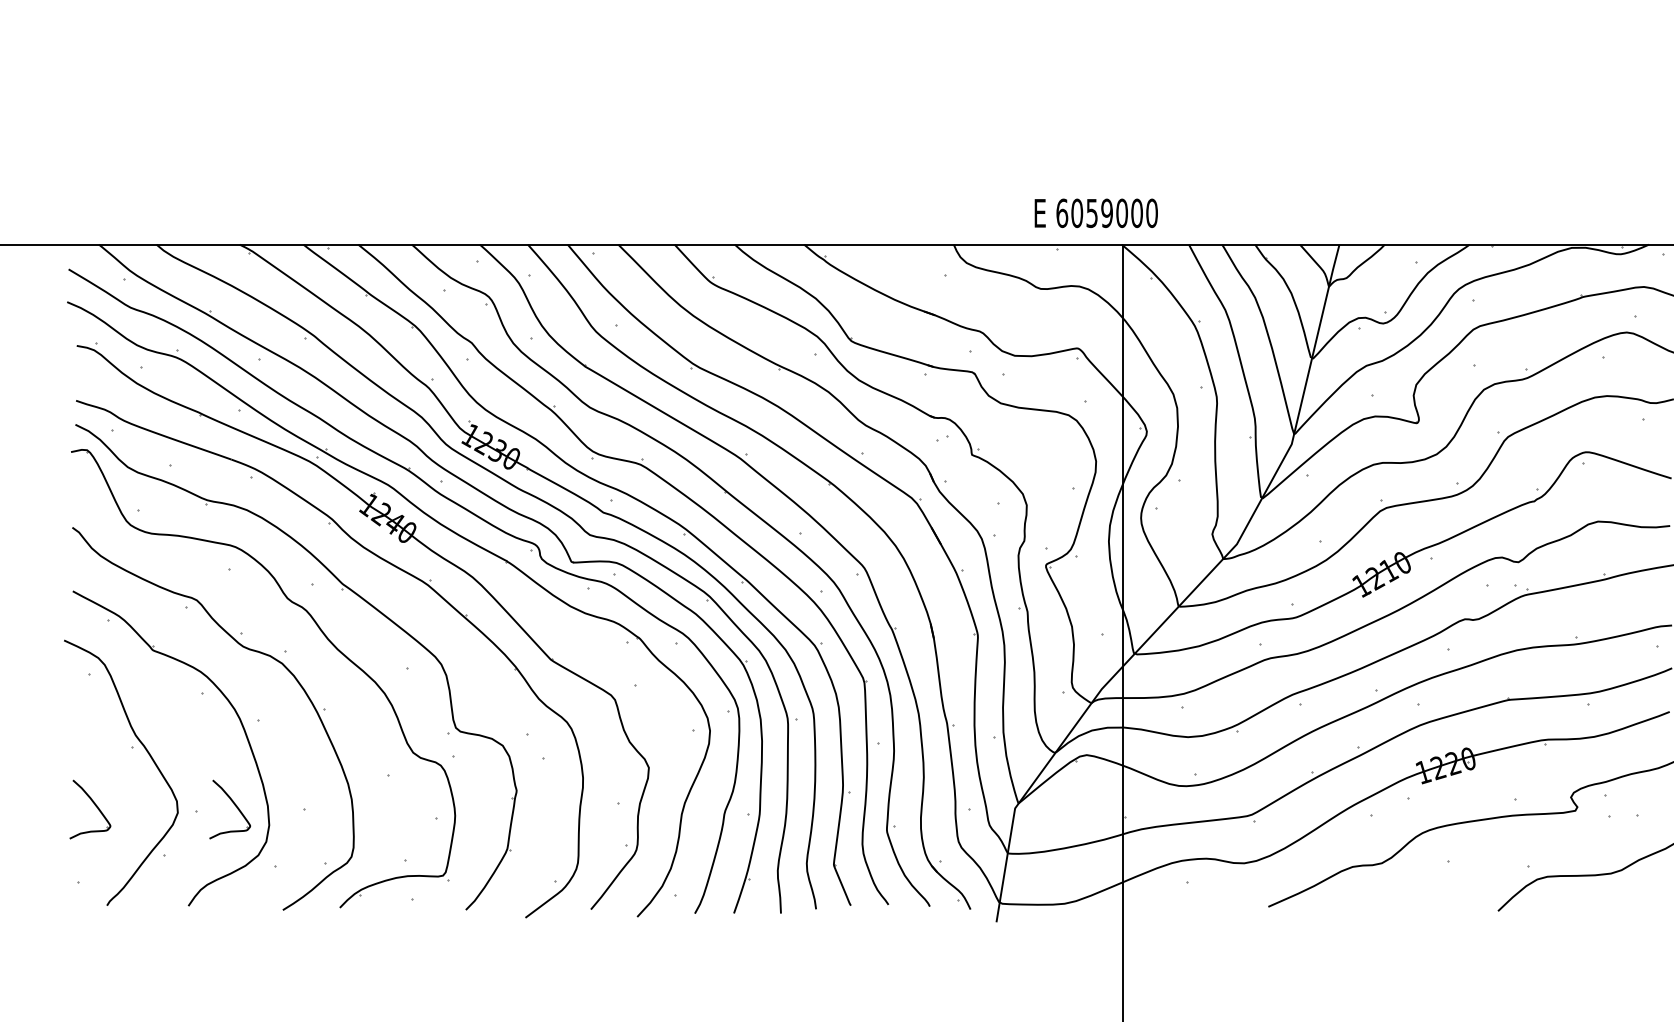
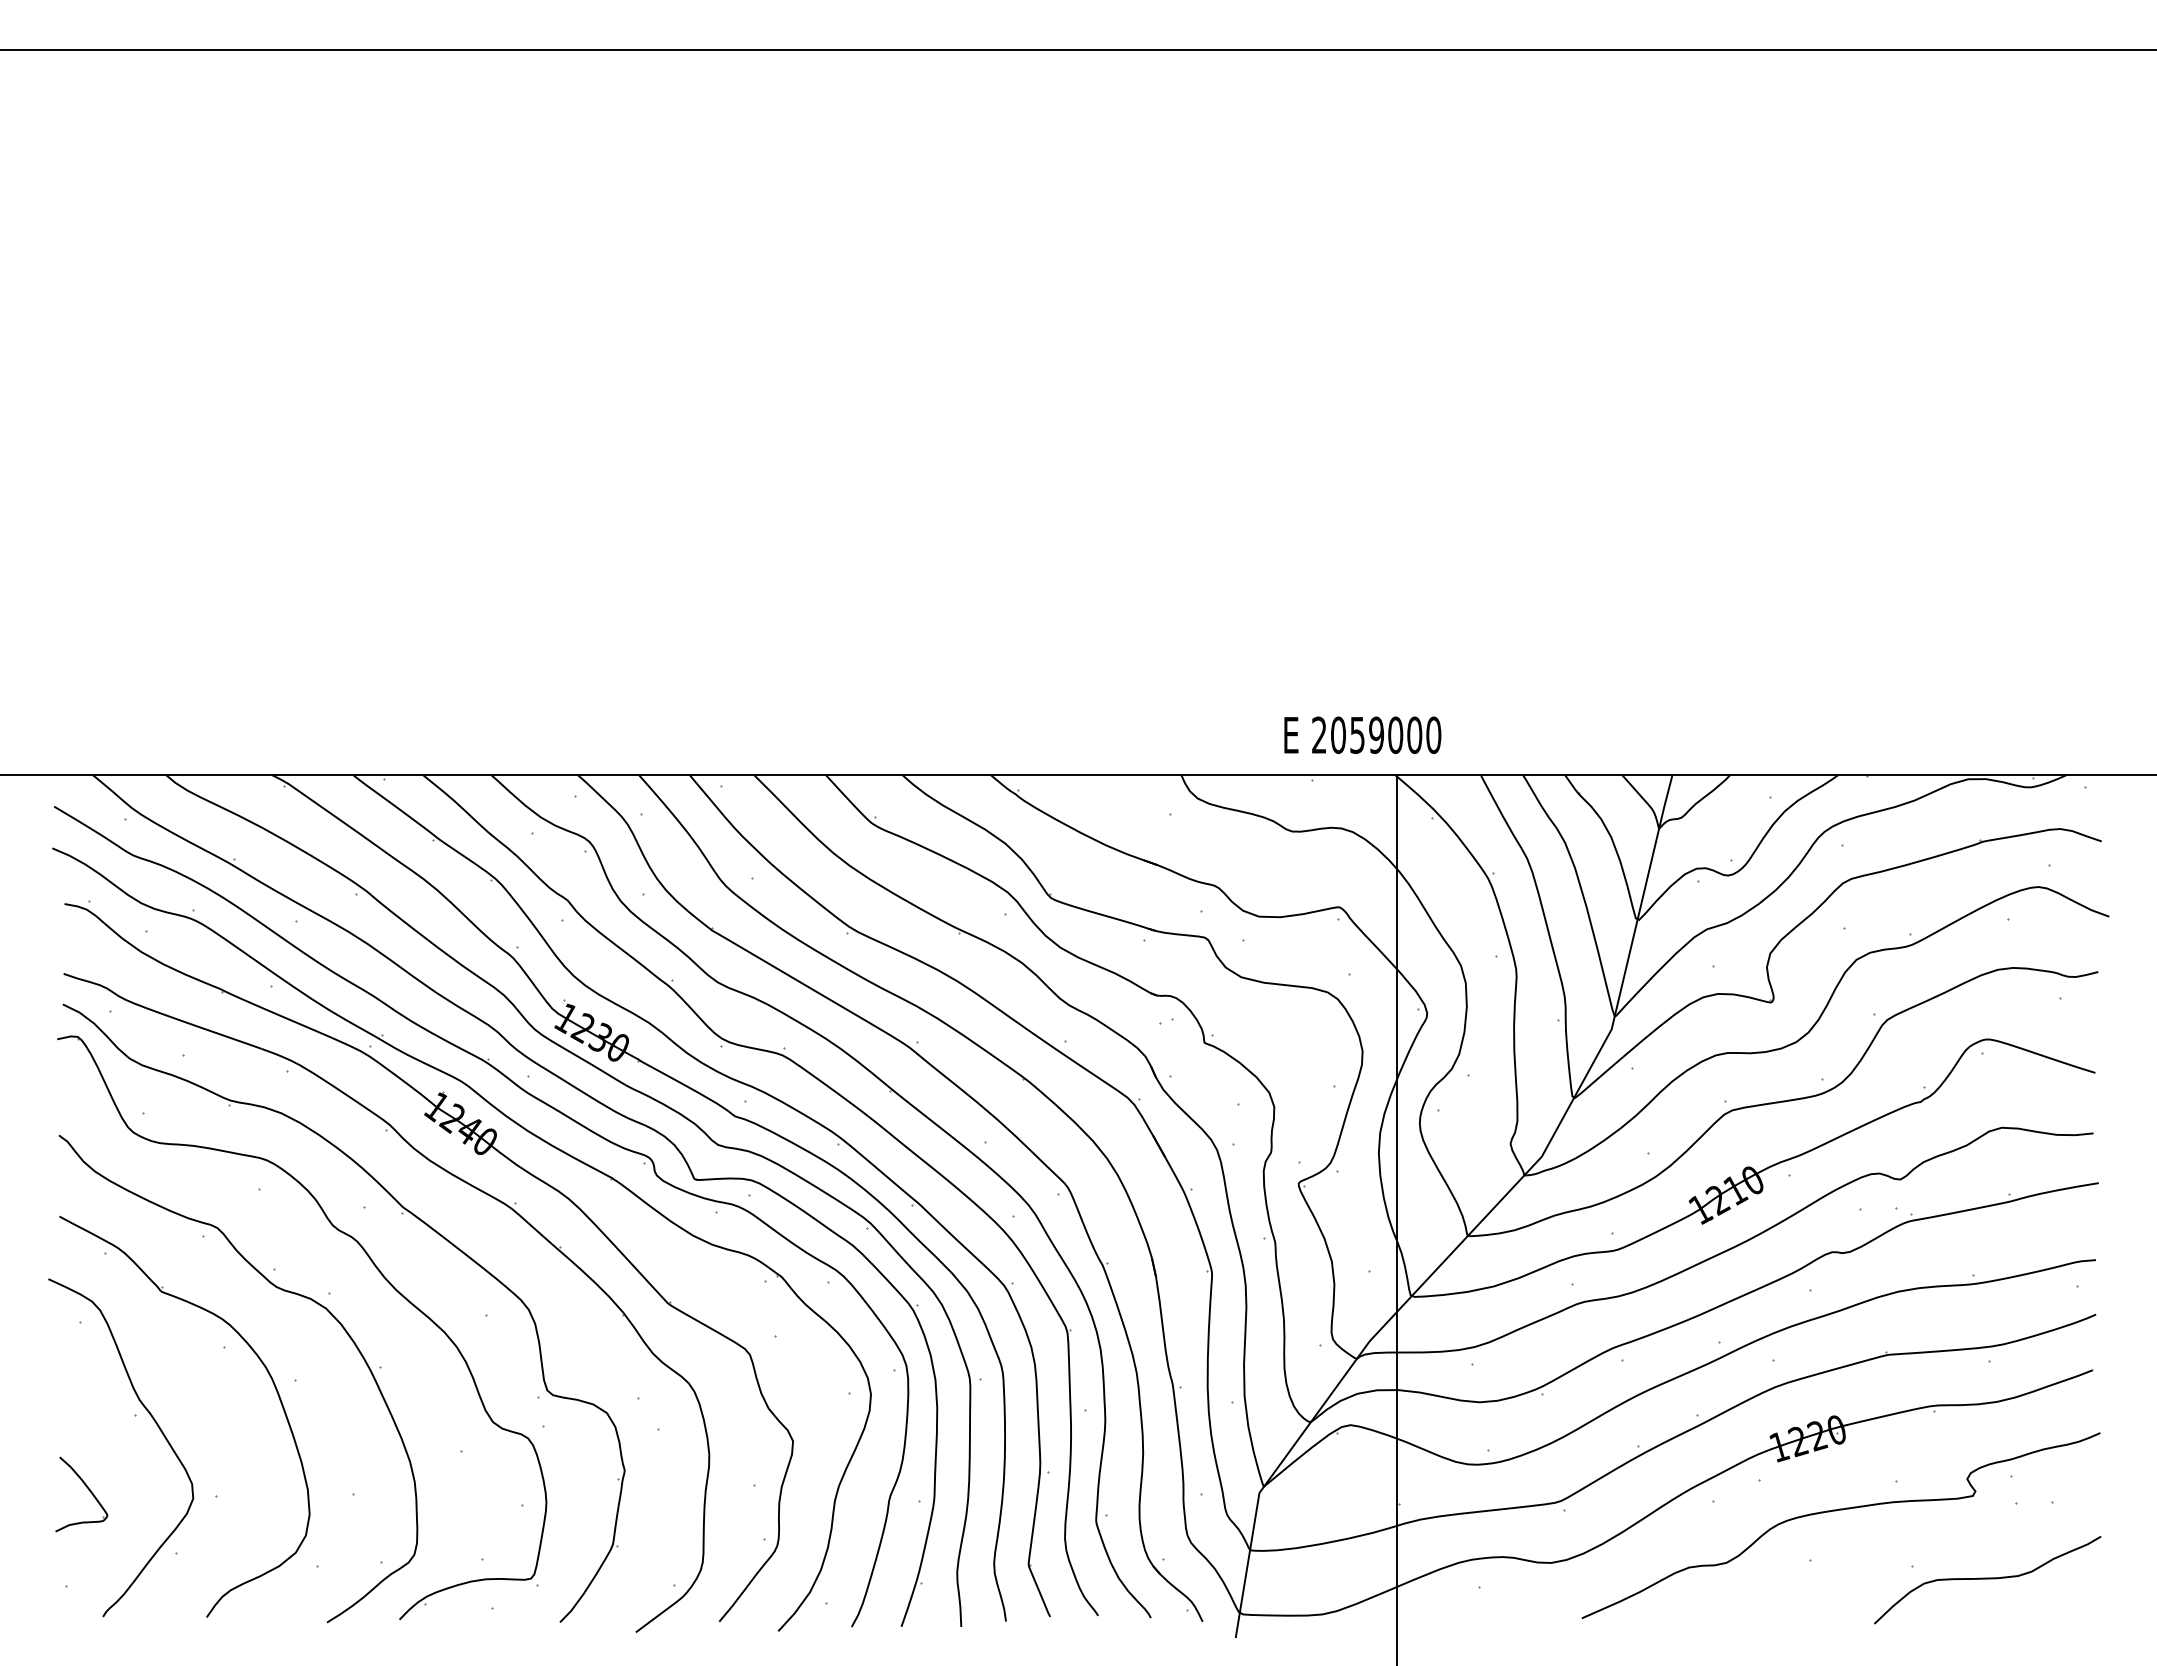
text: (1062, 212) -> (1319, 734), 6059000 -> 2059000
part: (235, 806) -> (266, 1490), removed

